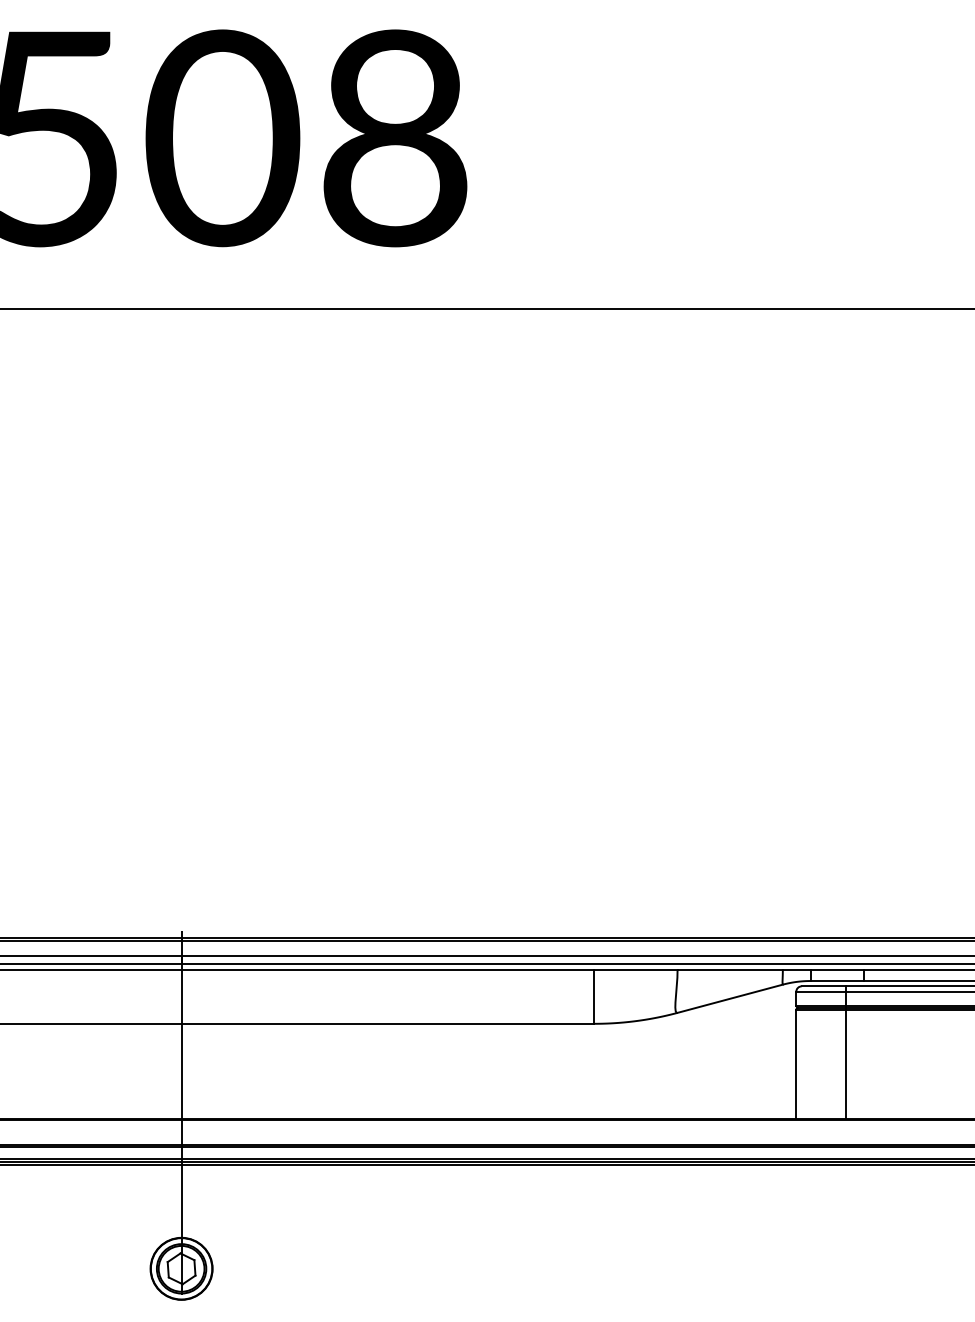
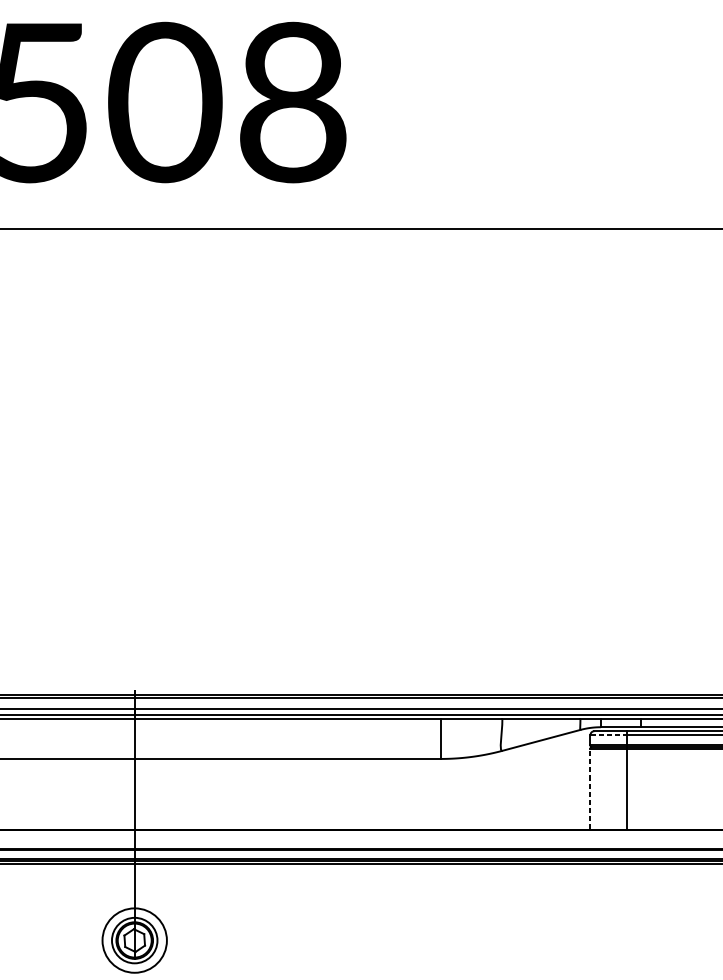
line: (820, 991) -> (608, 734), solid -> dashed
line: (796, 1064) -> (590, 789), solid -> dashed
circle: (181, 1268) -> (134, 940), size x1.4

